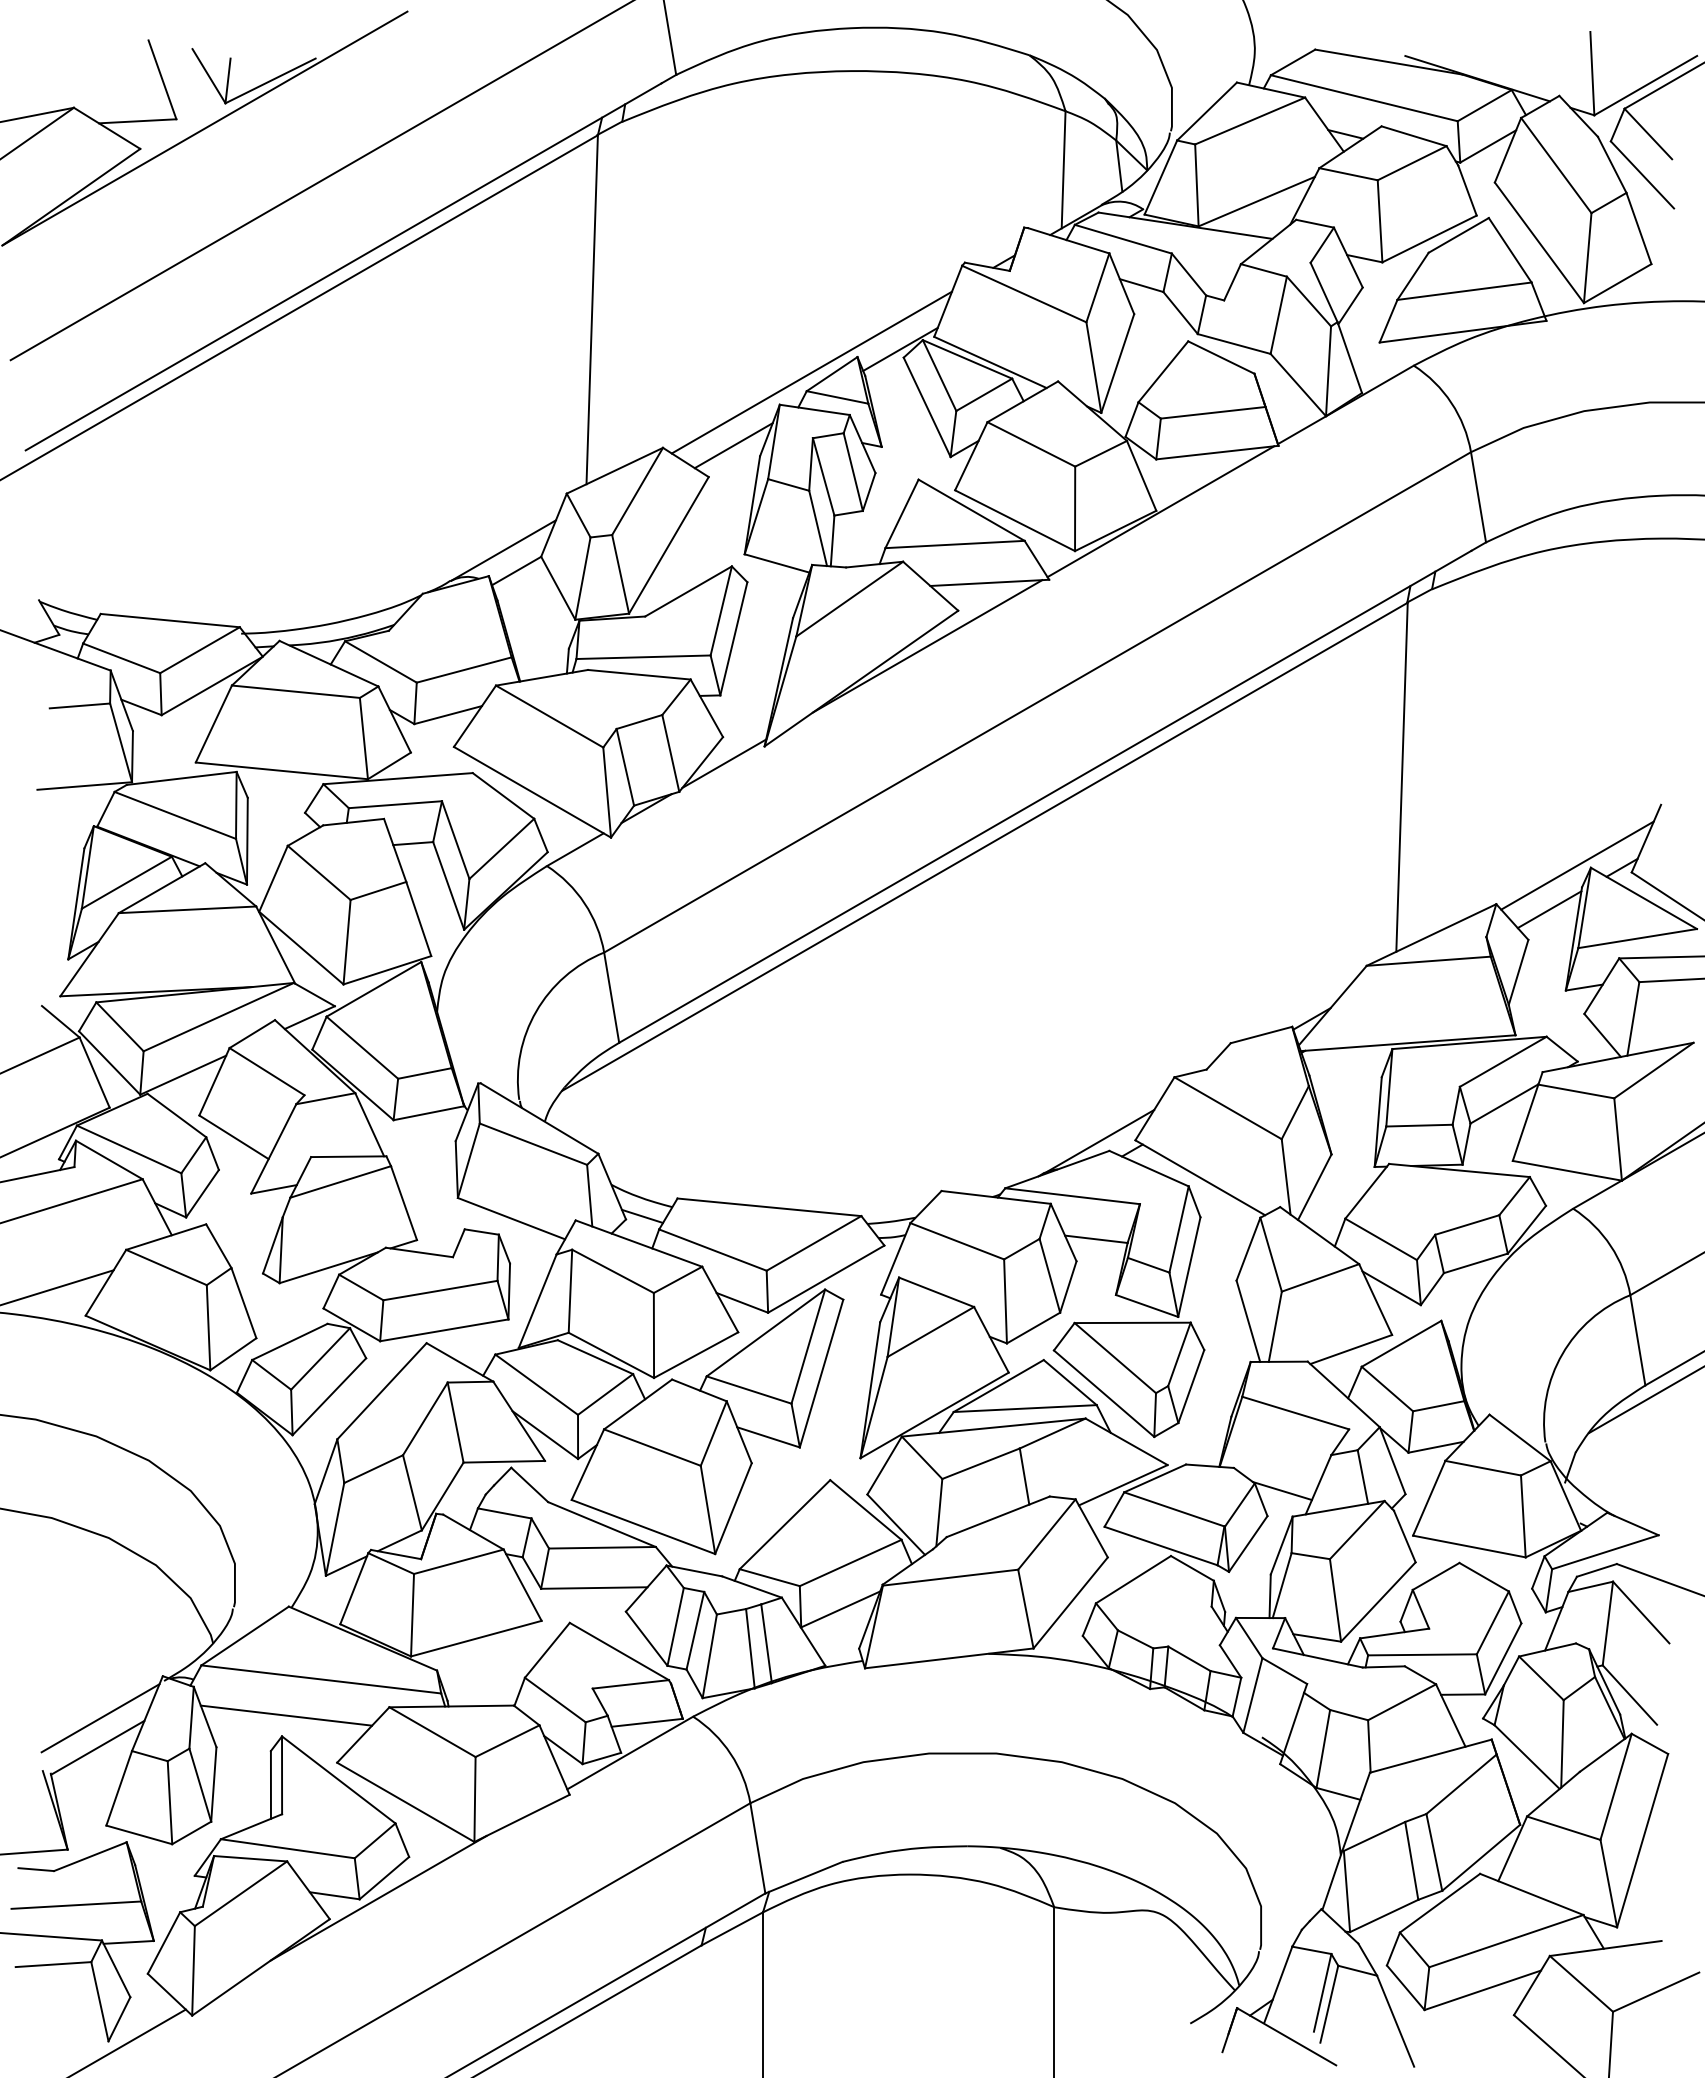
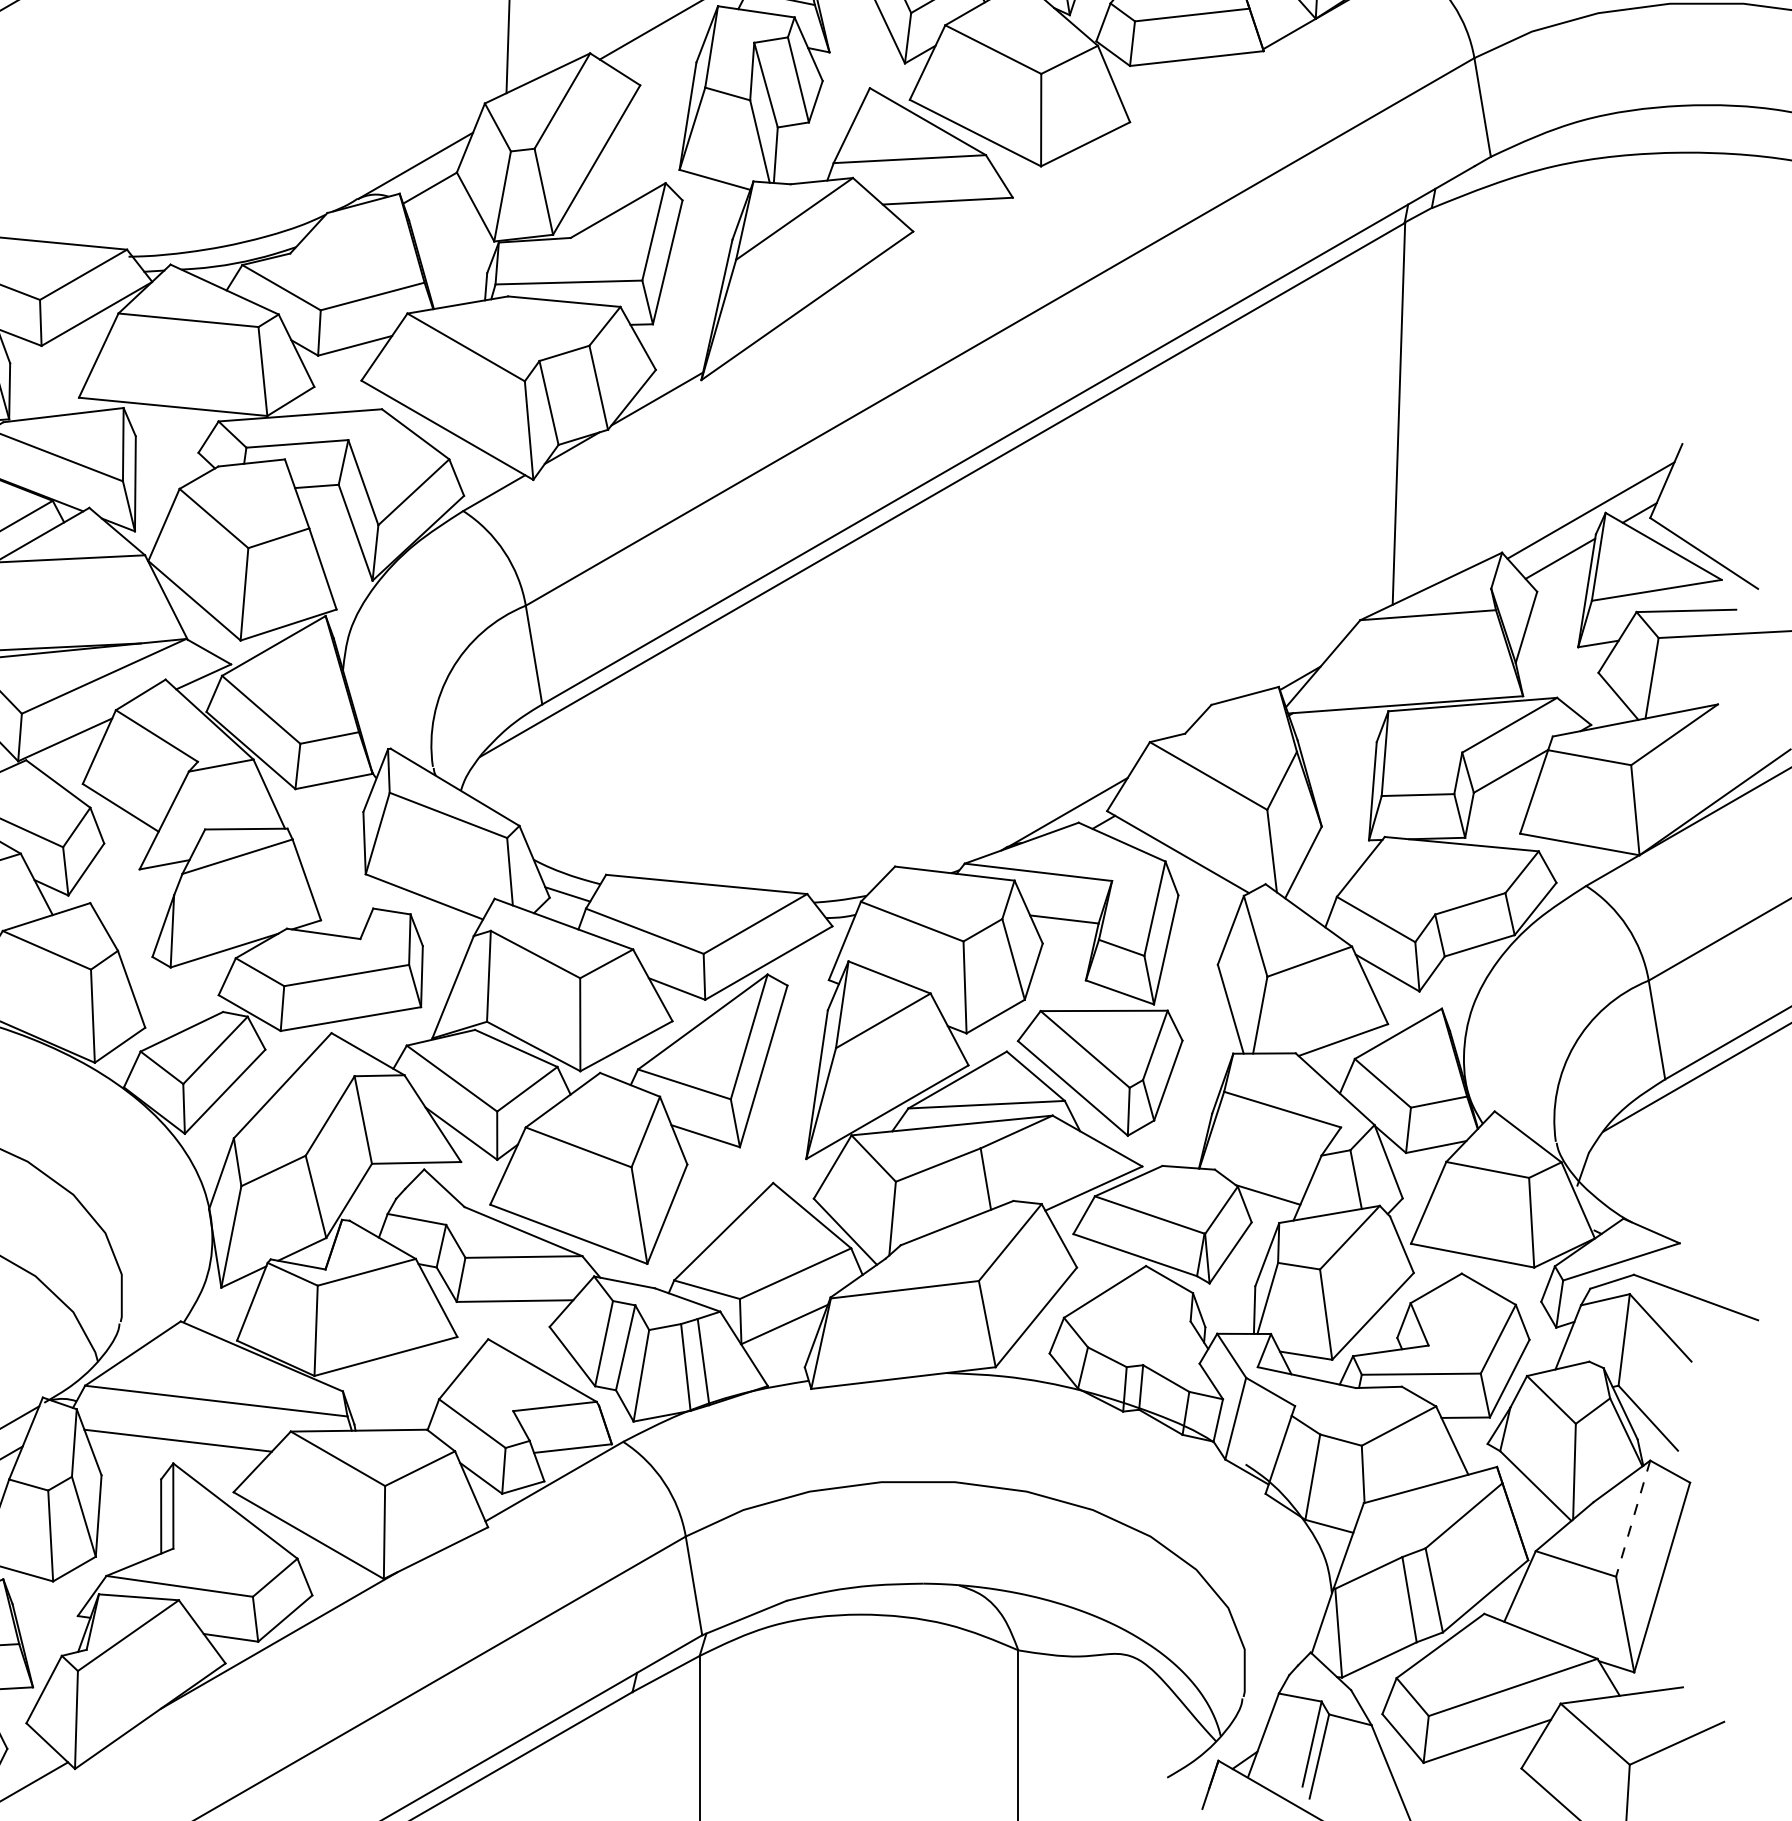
line: (733, 445) -> (667, 50), removed
line: (1160, 511) -> (1134, 123), removed
line: (927, 646) -> (879, 270), removed
line: (1615, 1787) -> (1632, 1519), solid -> dashed

